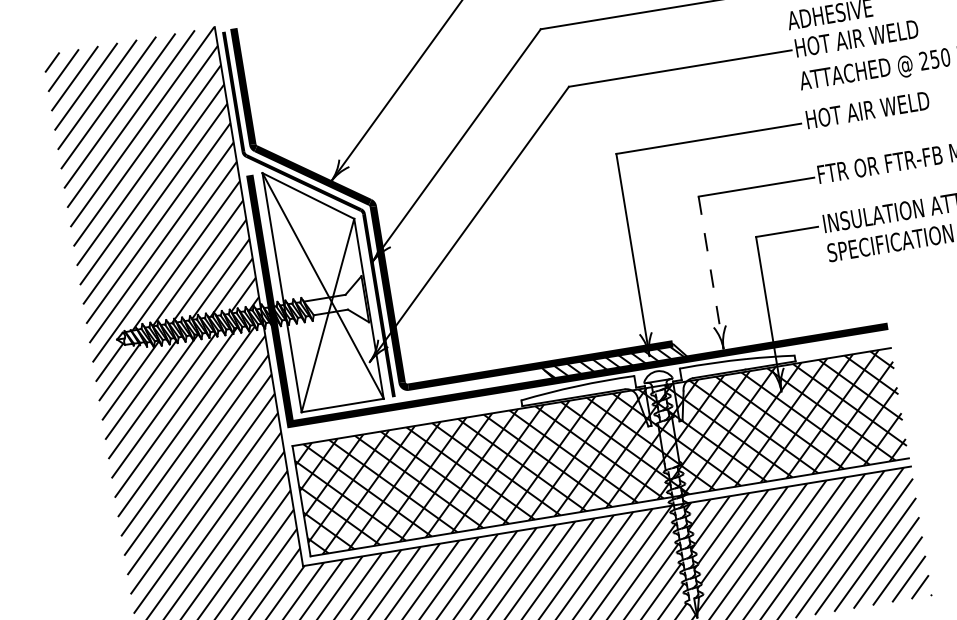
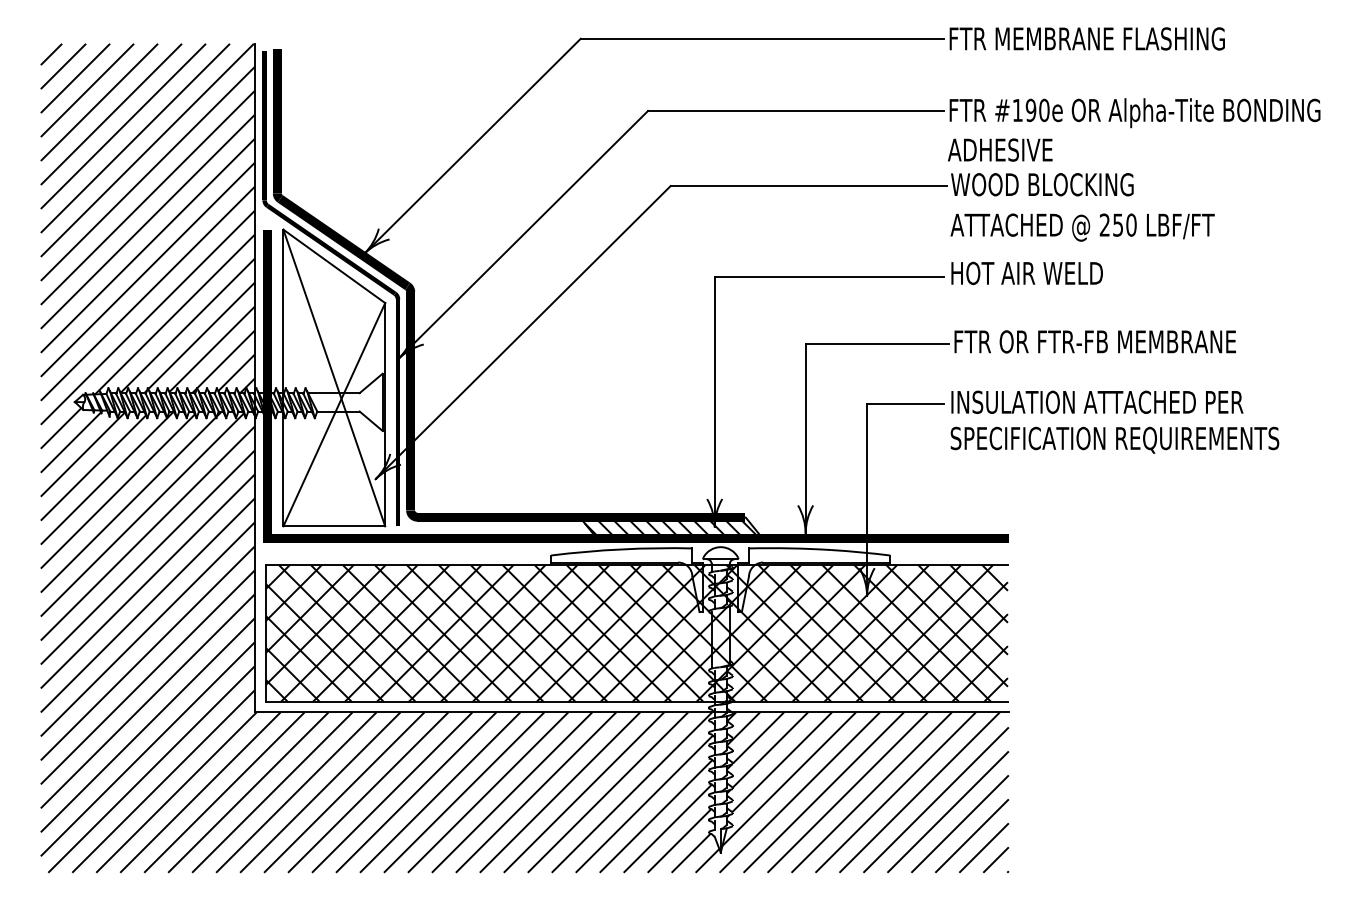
text: (868, 36) -> (1042, 184), HOT AIR WELD -> WOOD BLOCKING
line: (711, 273) -> (805, 439), dashed -> solid

